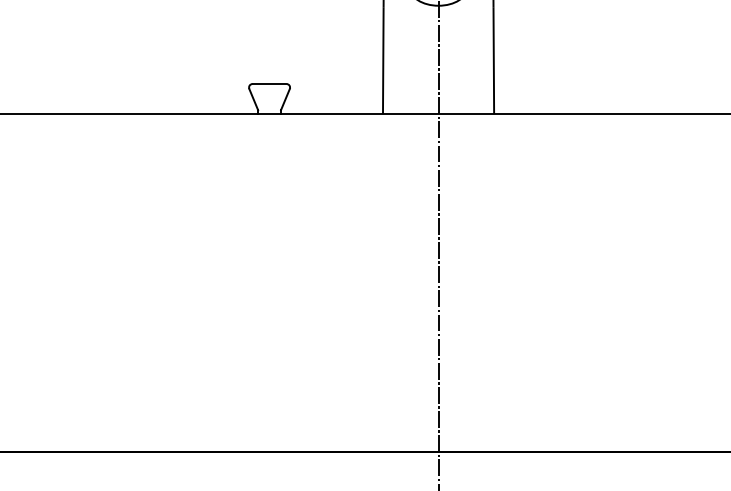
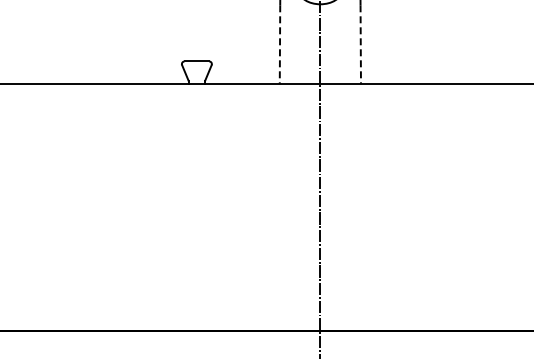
line: (383, 60) -> (280, 44), solid -> dashed
line: (493, 60) -> (360, 44), solid -> dashed

